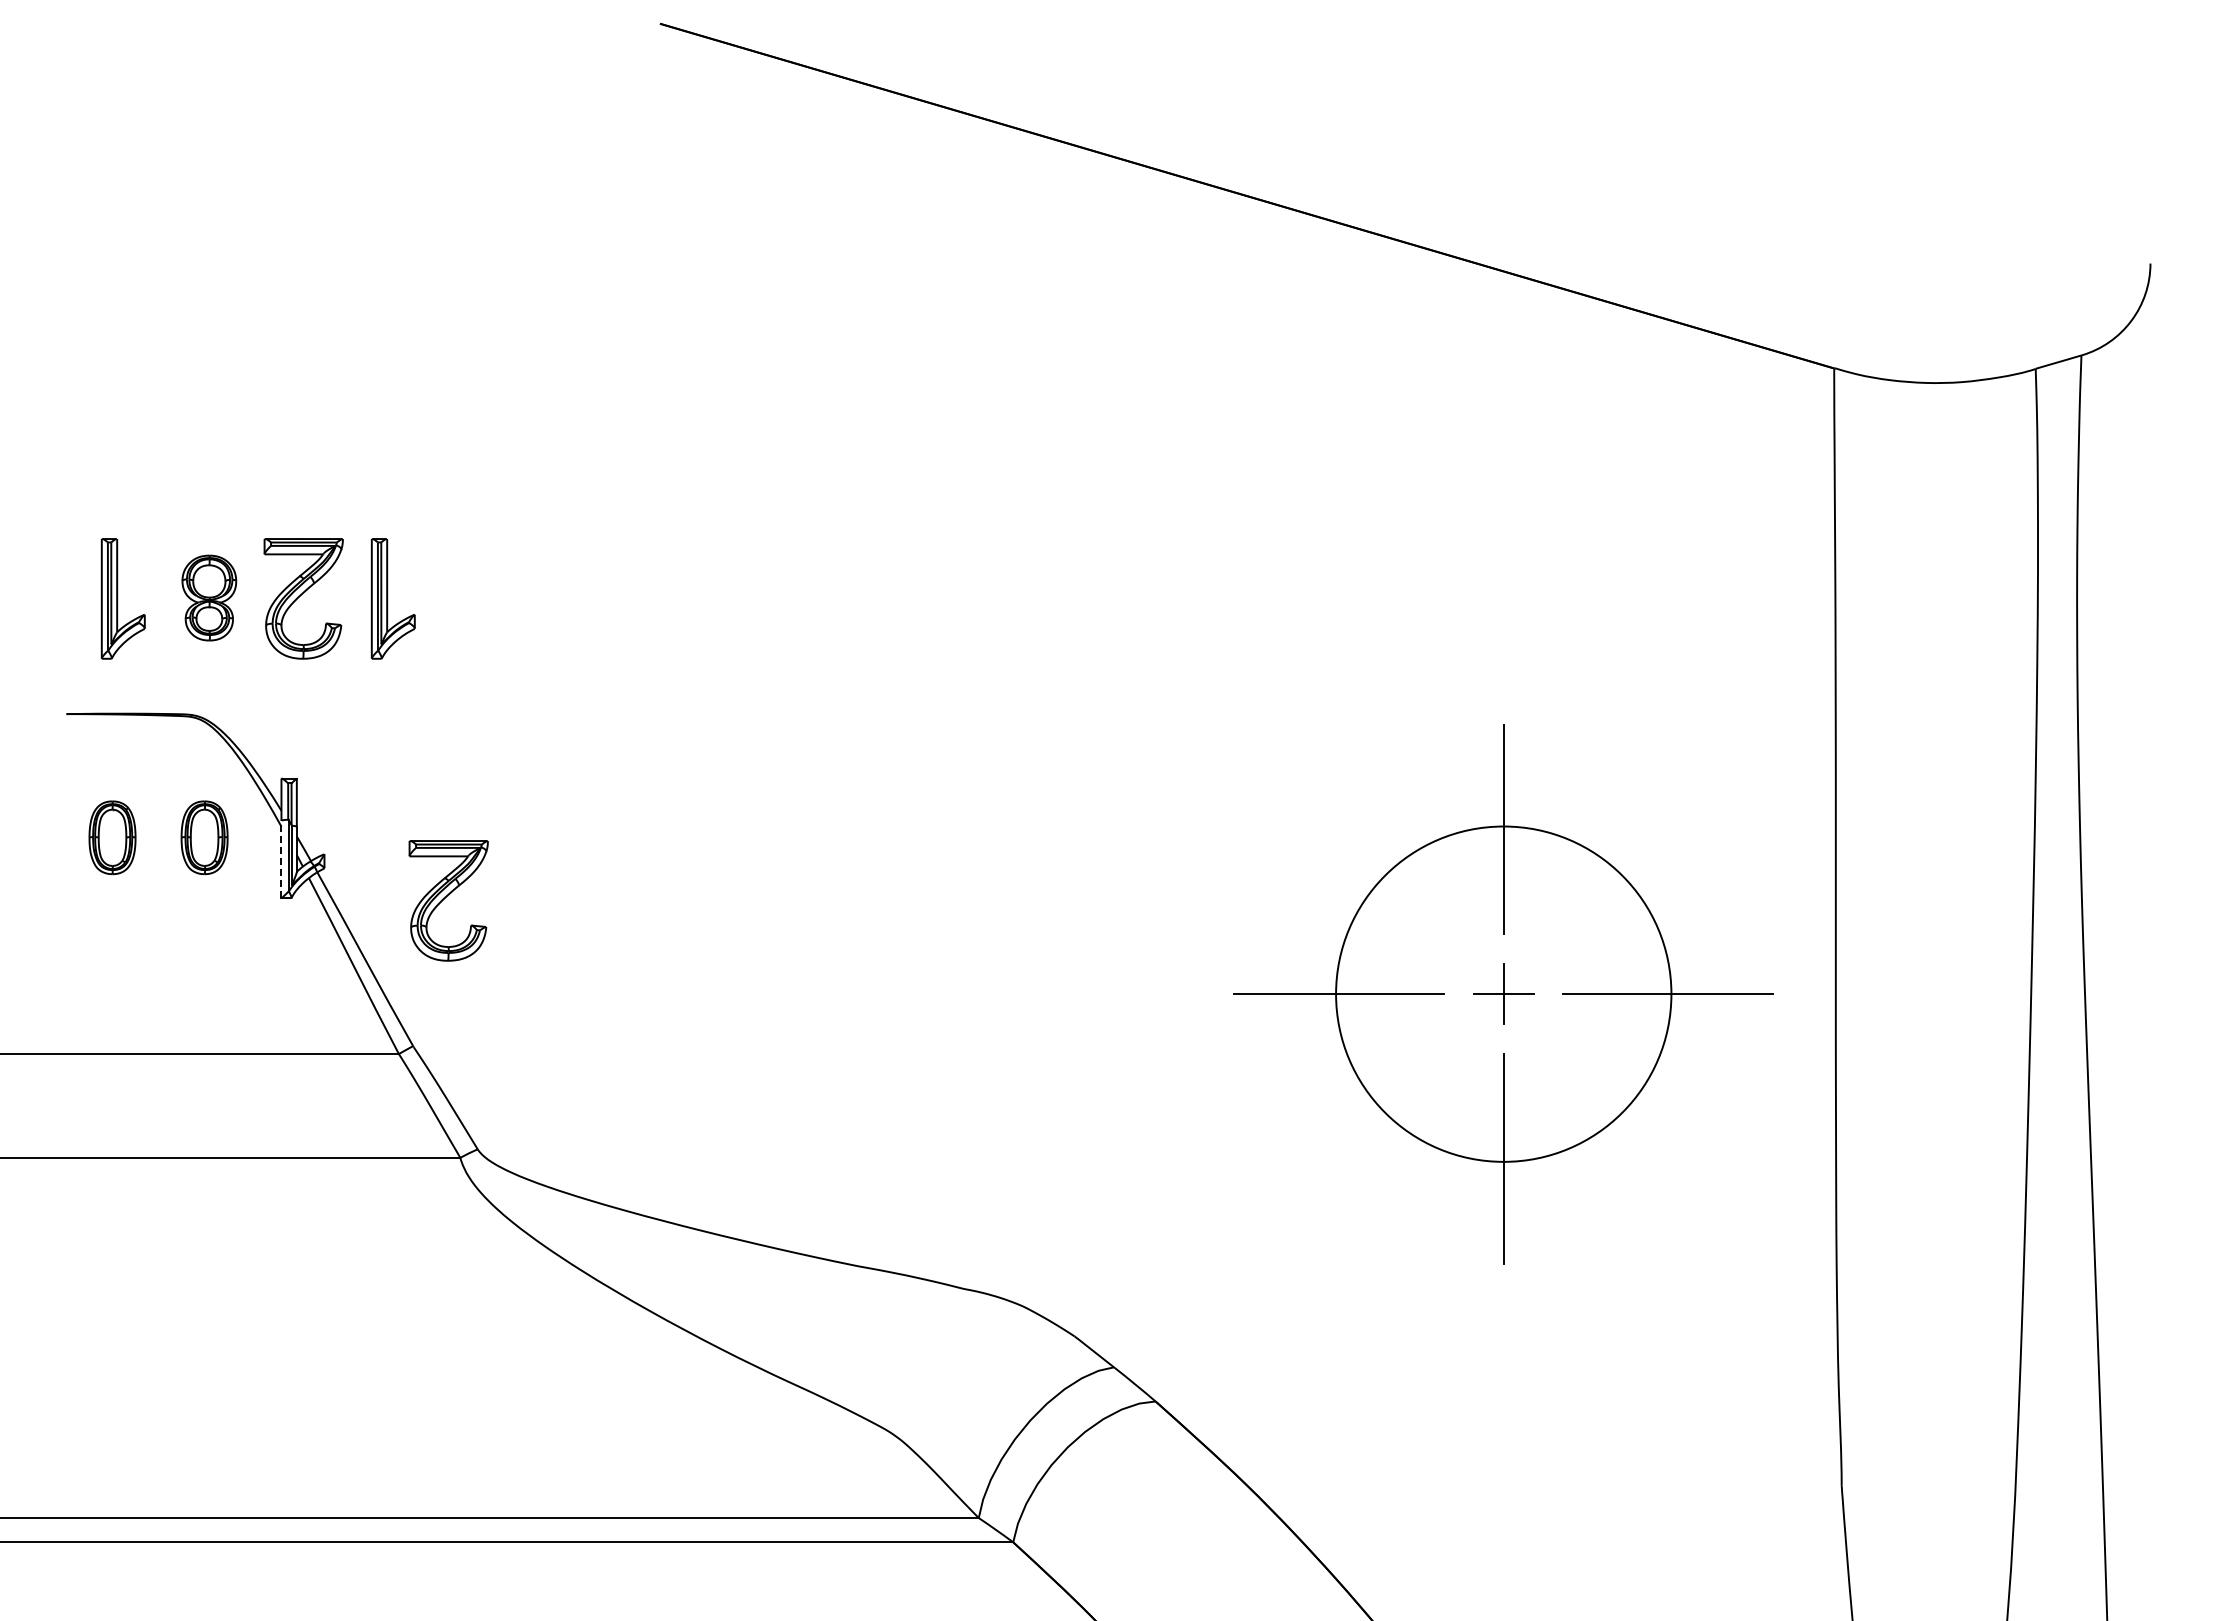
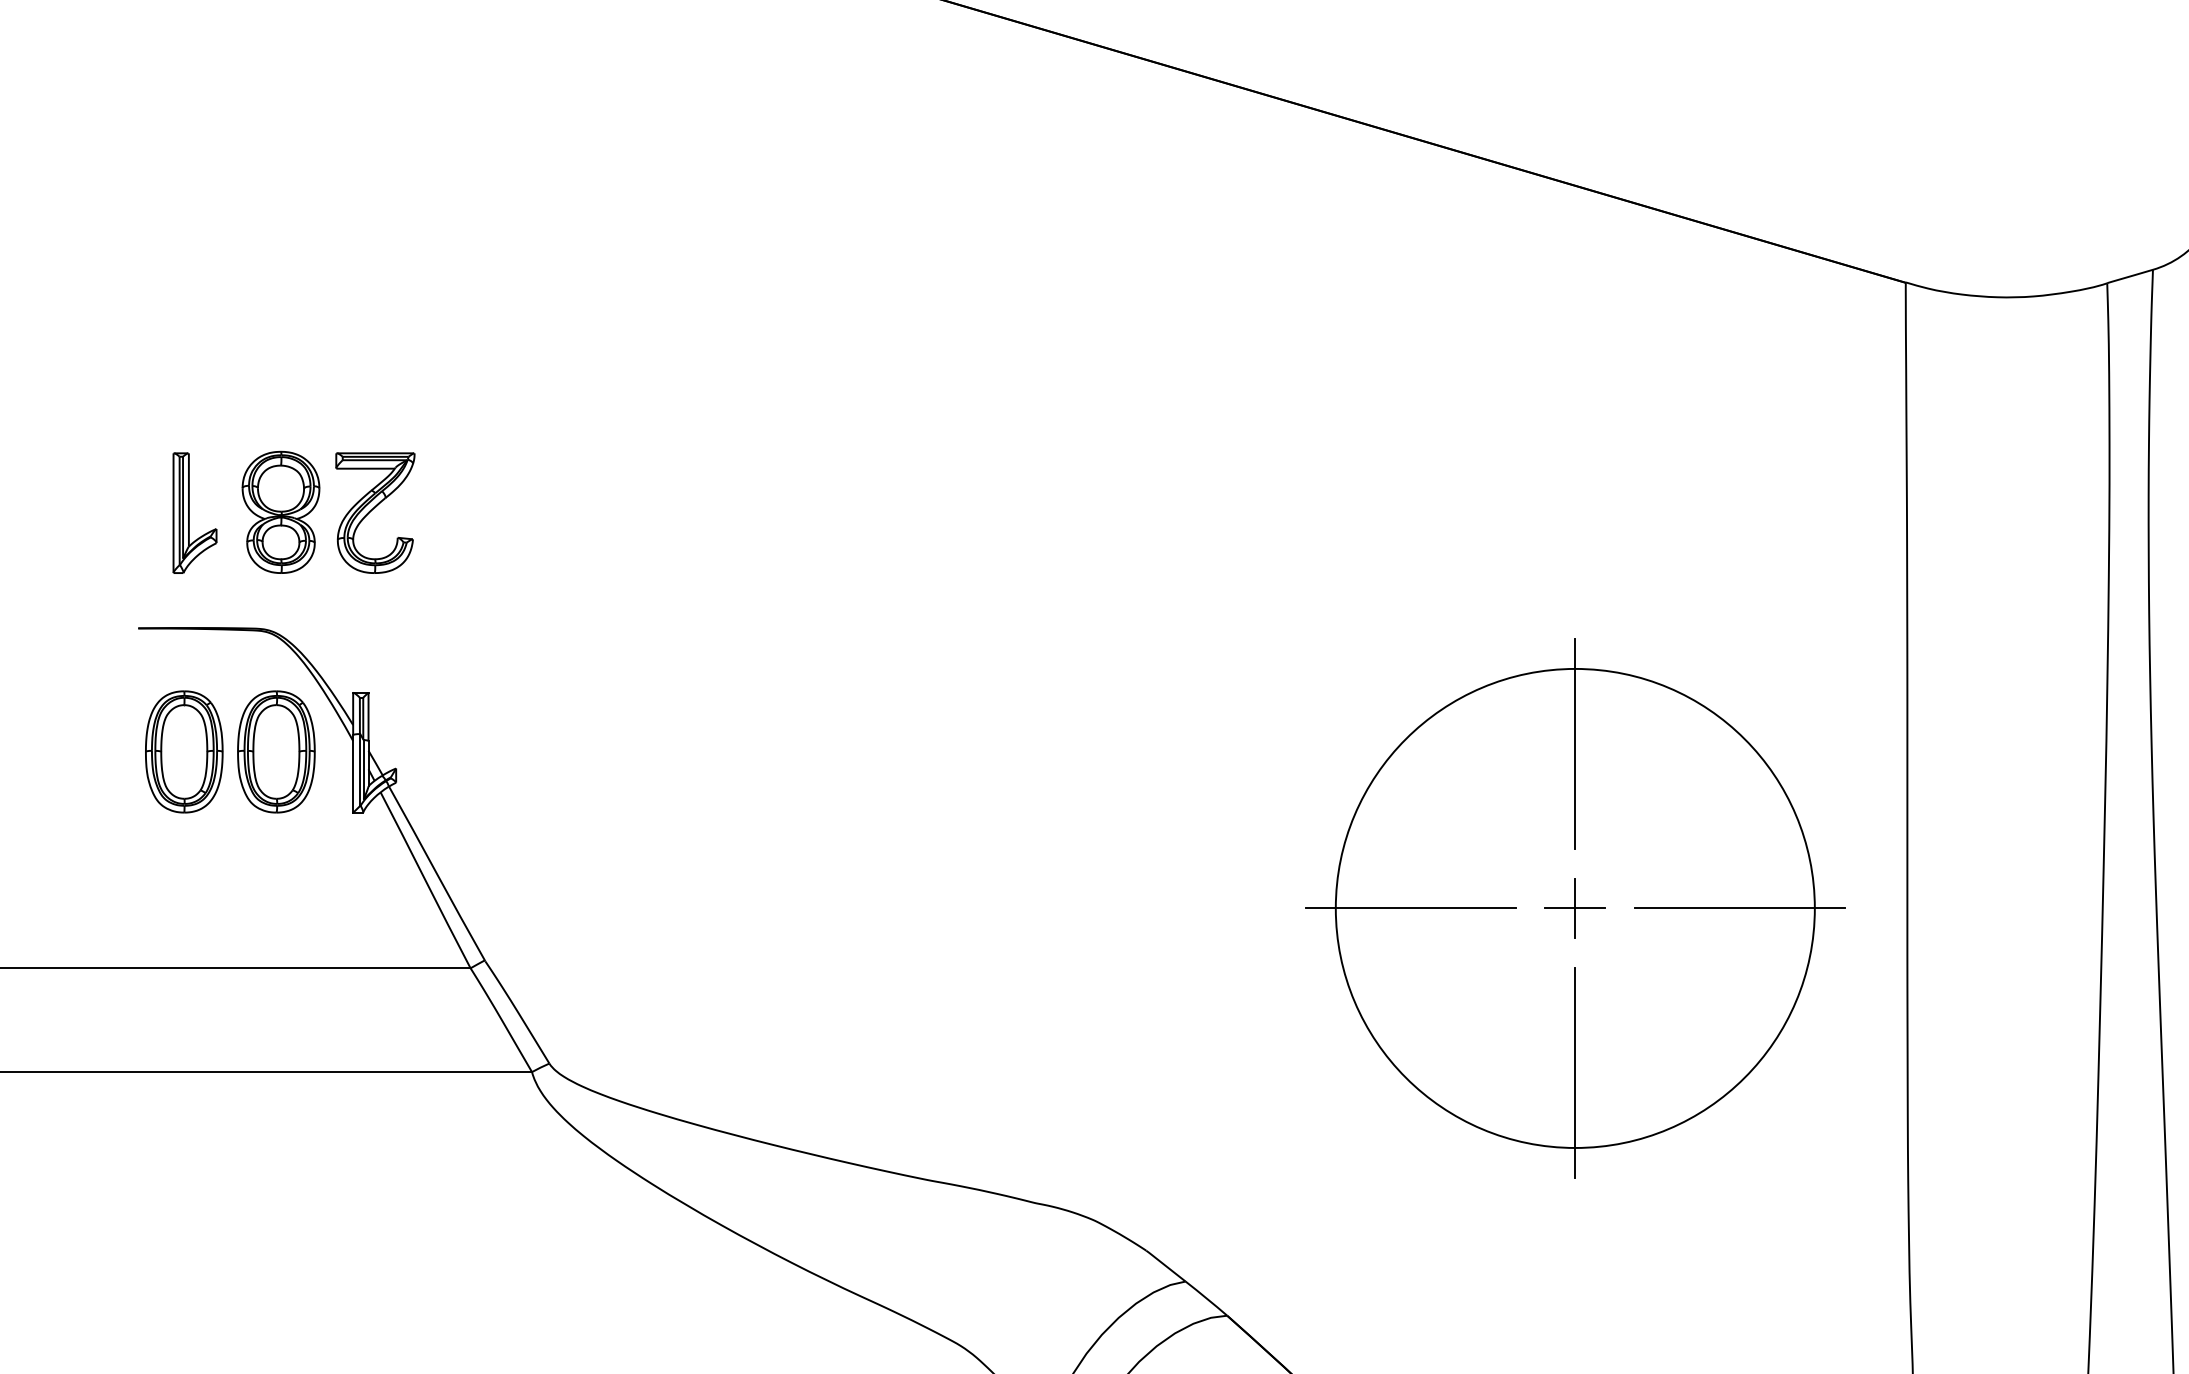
part: (209, 597) -> (281, 511), size x1.43
part: (392, 598) -> (464, 512), removed
part: (112, 837) -> (184, 751), size x1.67
part: (204, 837) -> (276, 751), size x1.67
line: (281, 859) -> (353, 773), dashed -> solid
part: (448, 900) -> (520, 814), removed
circle: (1503, 993) -> (1575, 907), size x1.43

